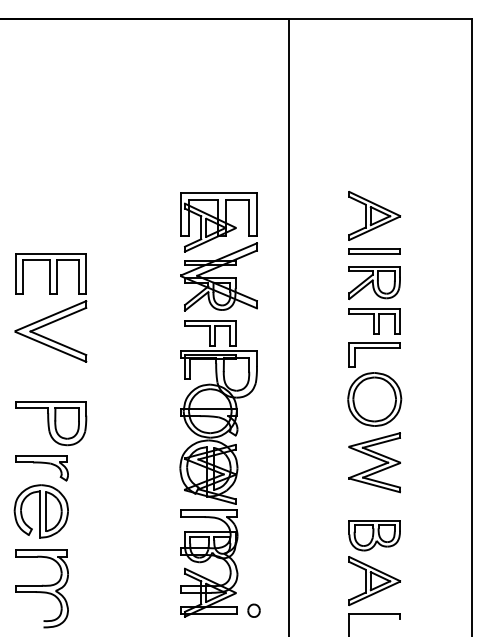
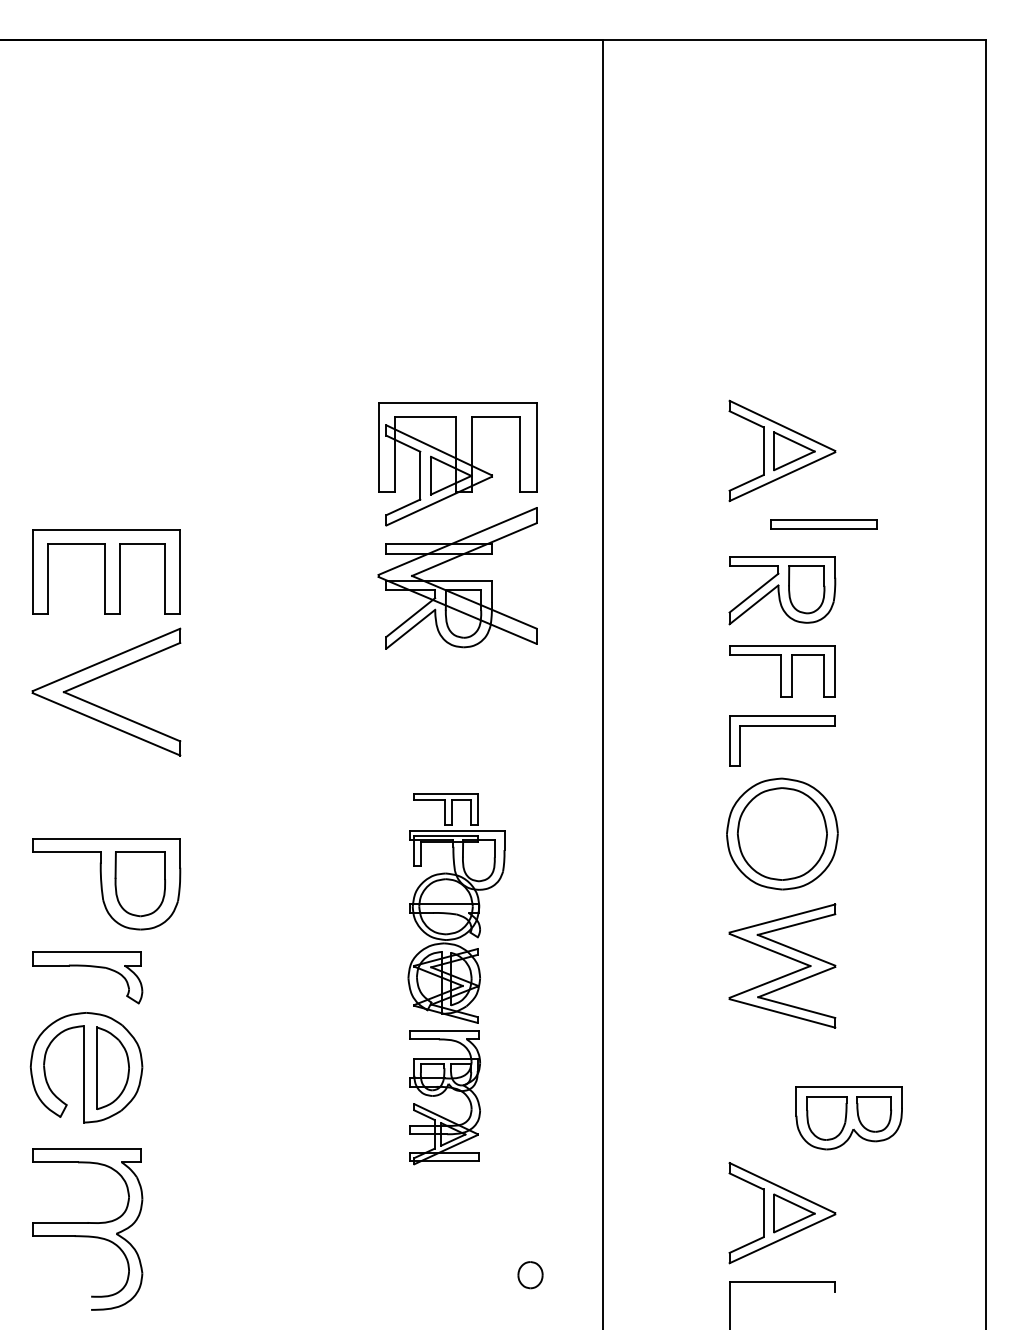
part: (374, 251) -> (823, 525), moved
part: (218, 468) -> (456, 978), size x0.6
part: (374, 535) -> (848, 1118), moved

